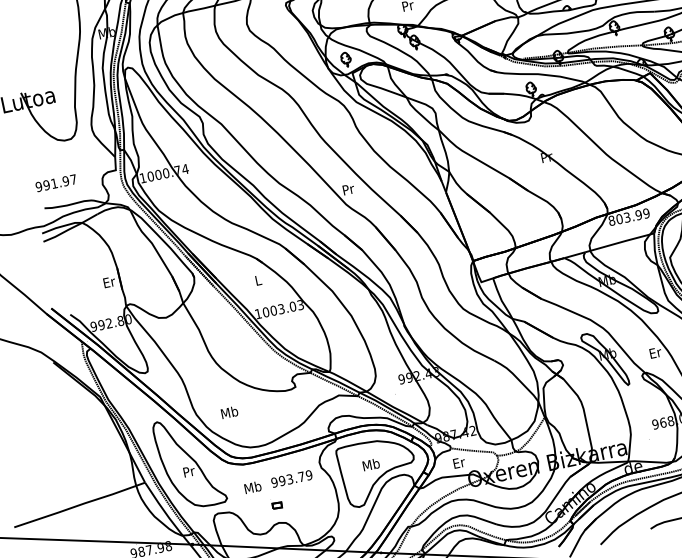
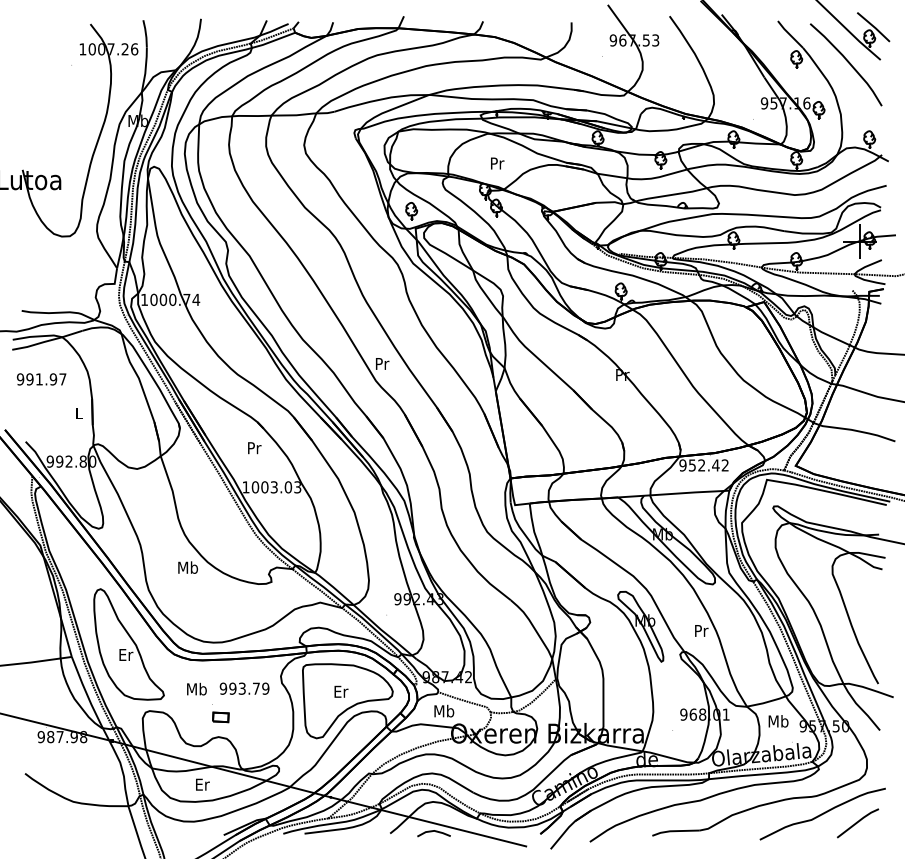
text: (56, 183) -> (41, 379), moved
text: (628, 217) -> (703, 465), 803.99 -> 952.42
text: (258, 280) -> (254, 448), L -> Pr
text: (109, 282) -> (79, 413), Er -> L
text: (655, 352) -> (701, 630), Er -> Pr
text: (229, 412) -> (187, 567), moved
text: (459, 462) -> (444, 710), Er -> Mb
text: (370, 464) -> (340, 691), Mb -> Er
text: (189, 471) -> (126, 654), Pr -> Er
part: (276, 503) -> (220, 713), size x1.43

